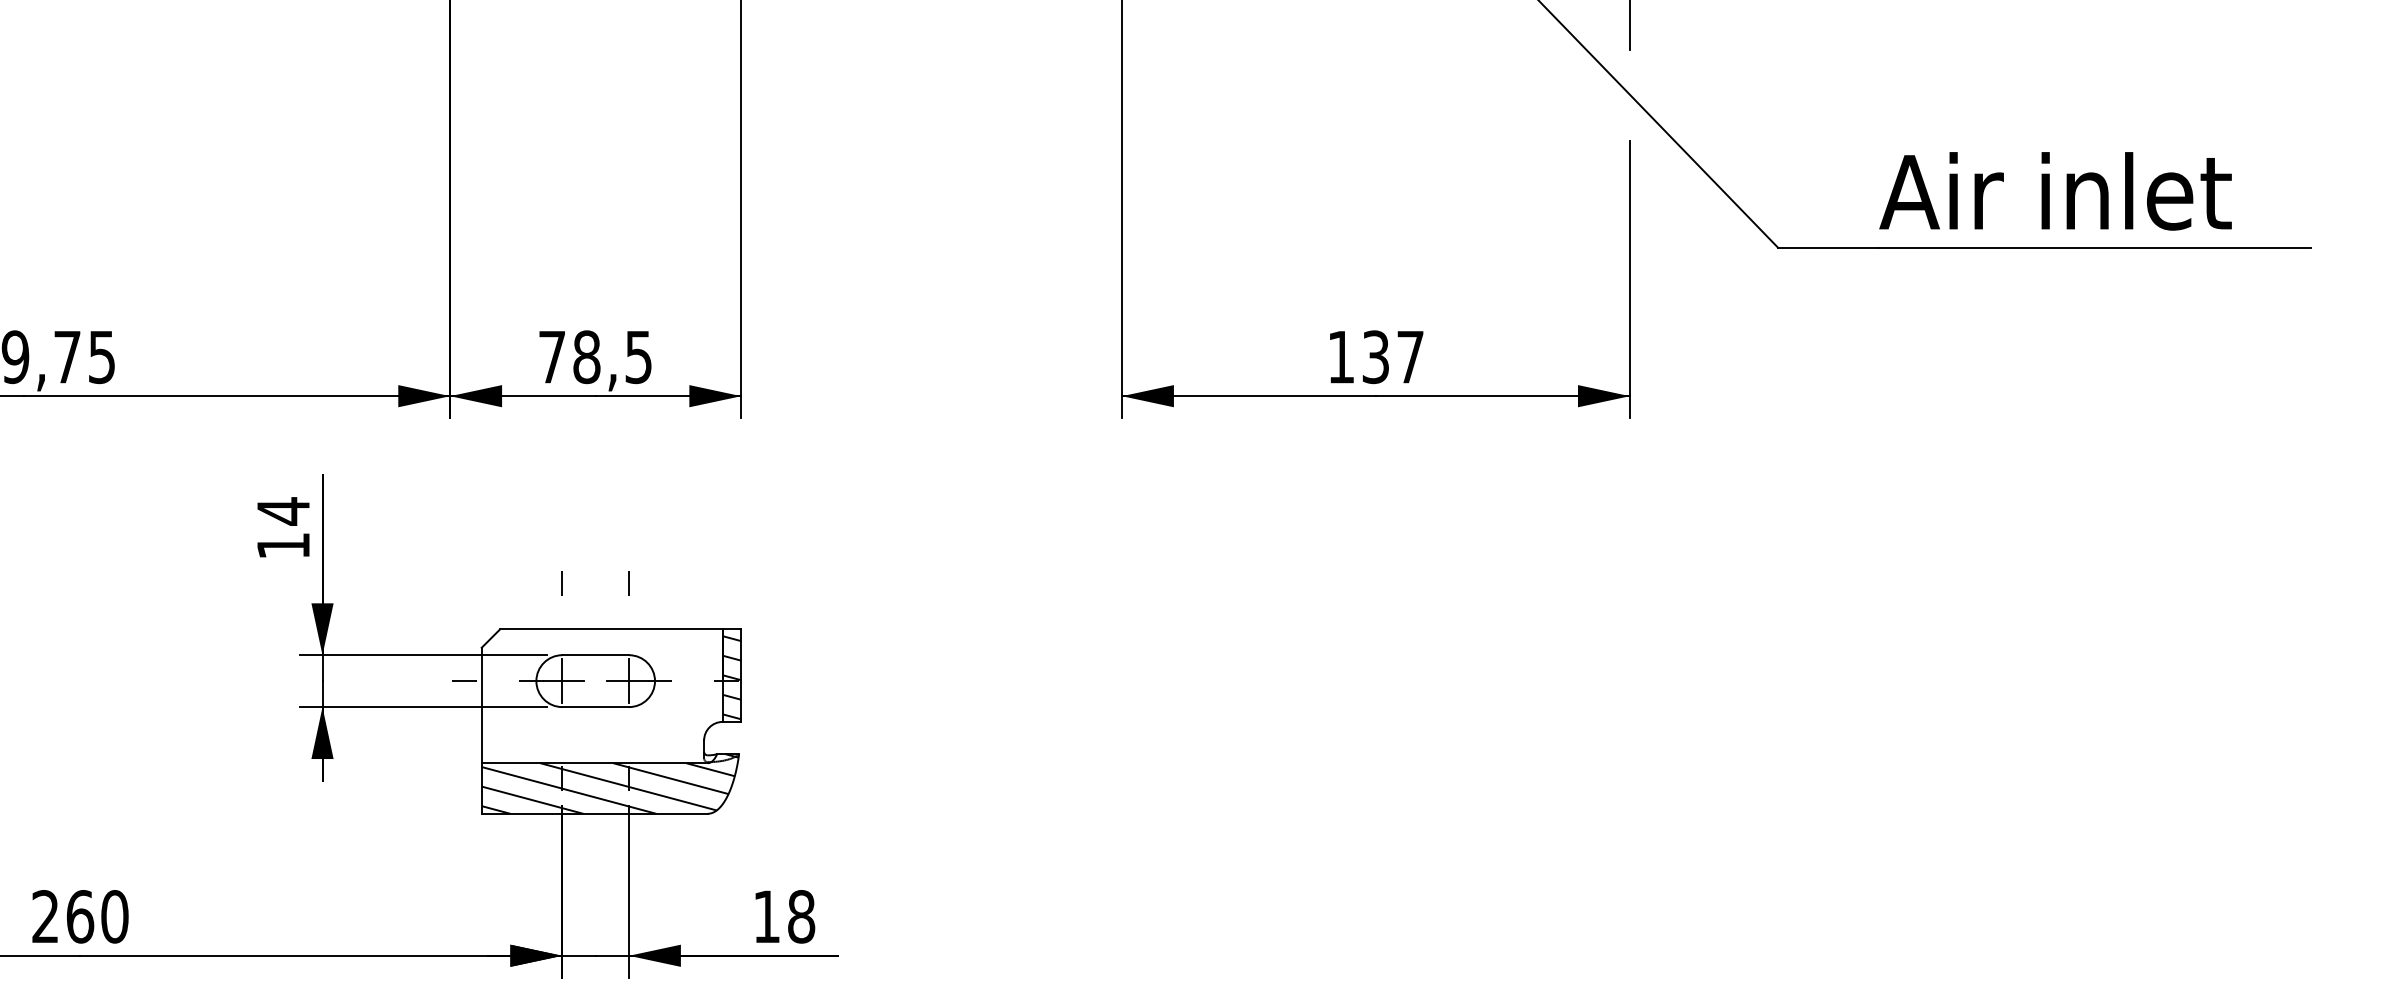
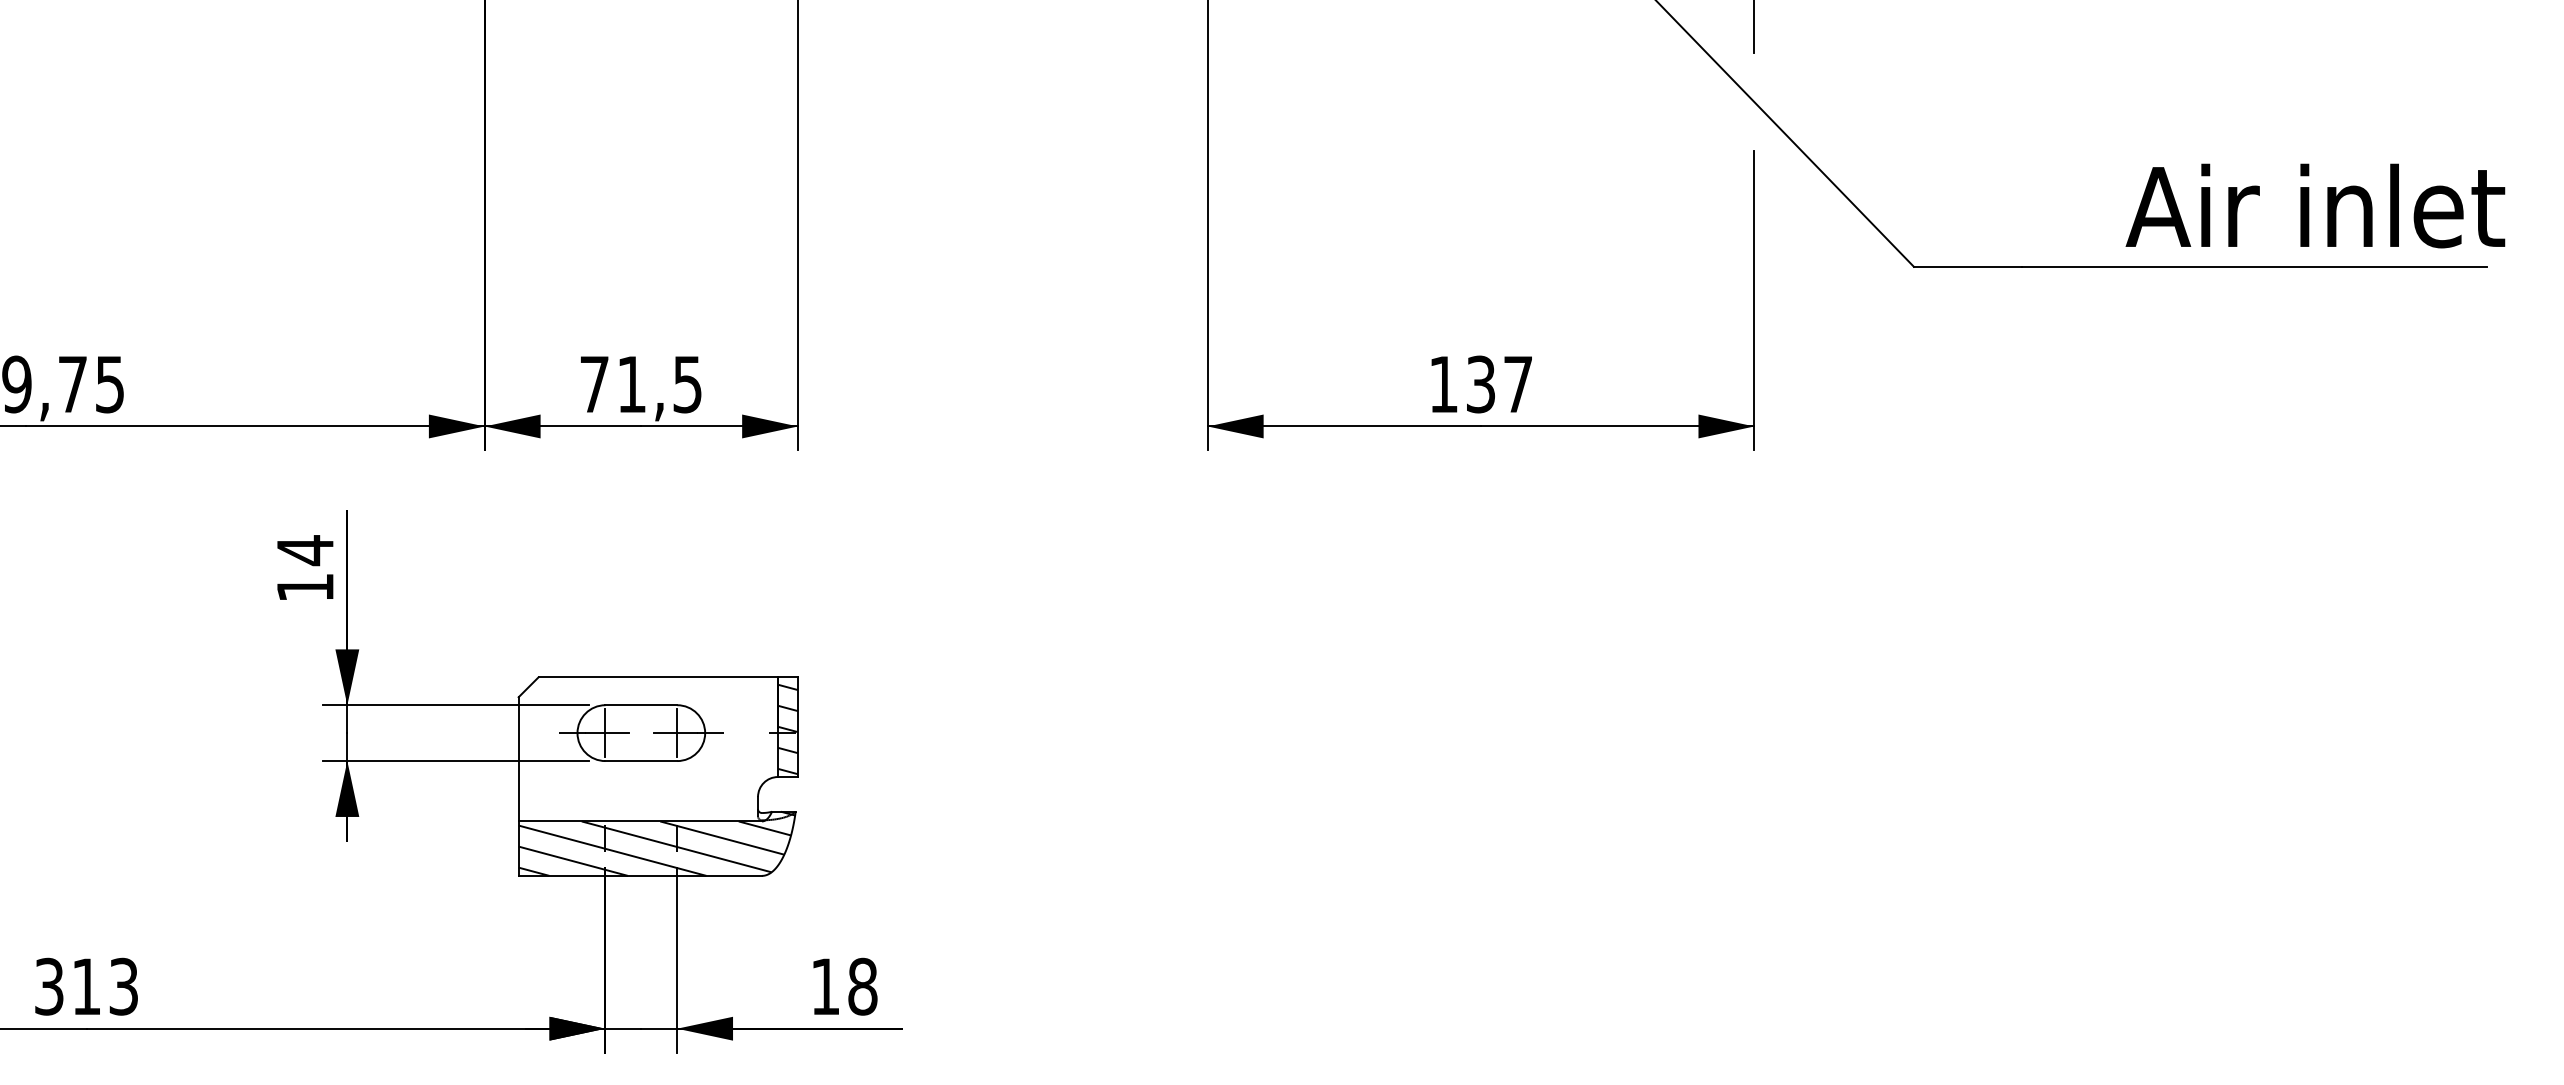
text: (2055, 190) -> (2315, 205), moved
text: (586, 357) -> (631, 384), 78,5 -> 71,5
line: (562, 582) -> (605, 627), removed
line: (629, 582) -> (677, 627), removed
line: (463, 681) -> (499, 733), removed
text: (80, 916) -> (86, 986), 260 -> 313

